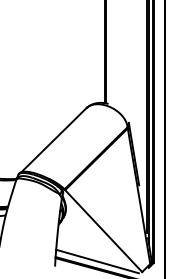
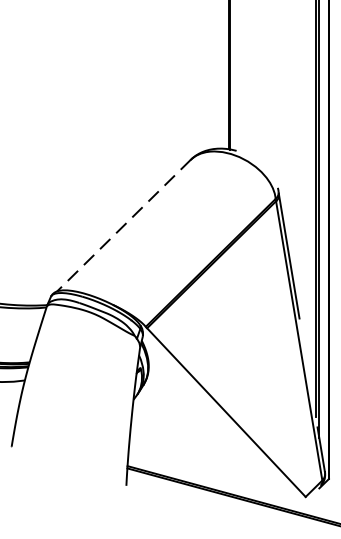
line: (53, 140) -> (123, 226), solid -> dashed
line: (97, 261) -> (213, 475), removed

